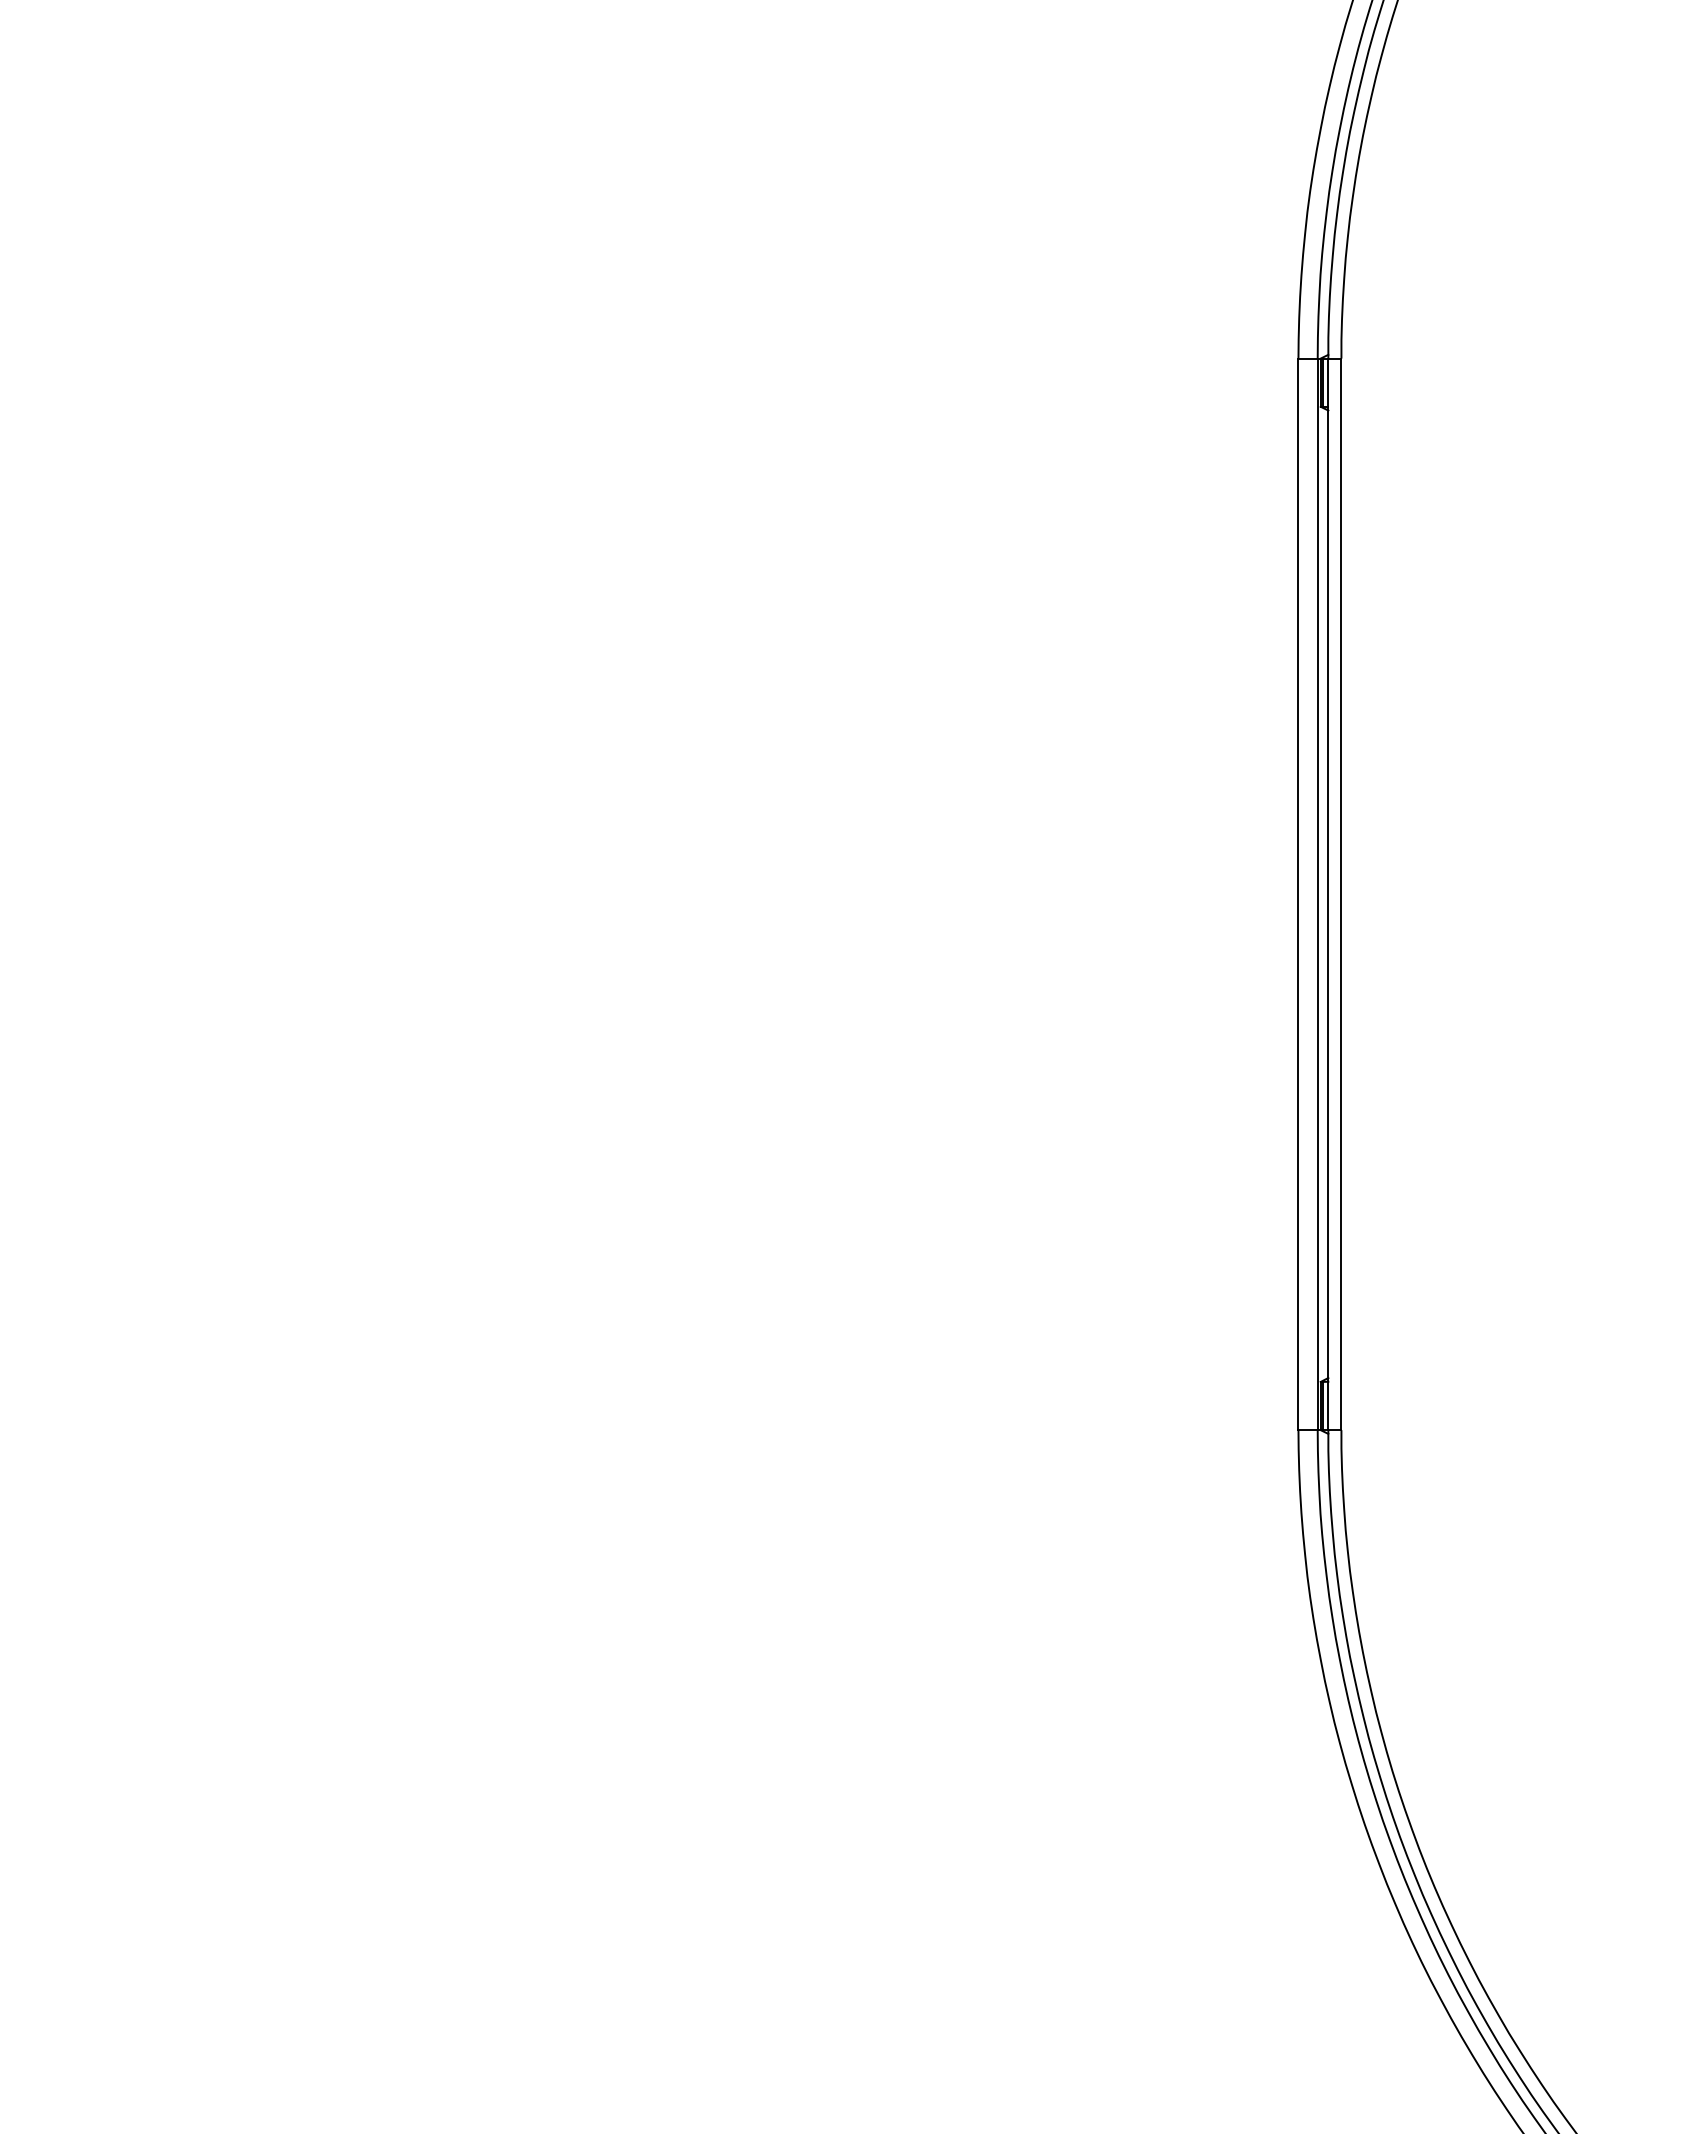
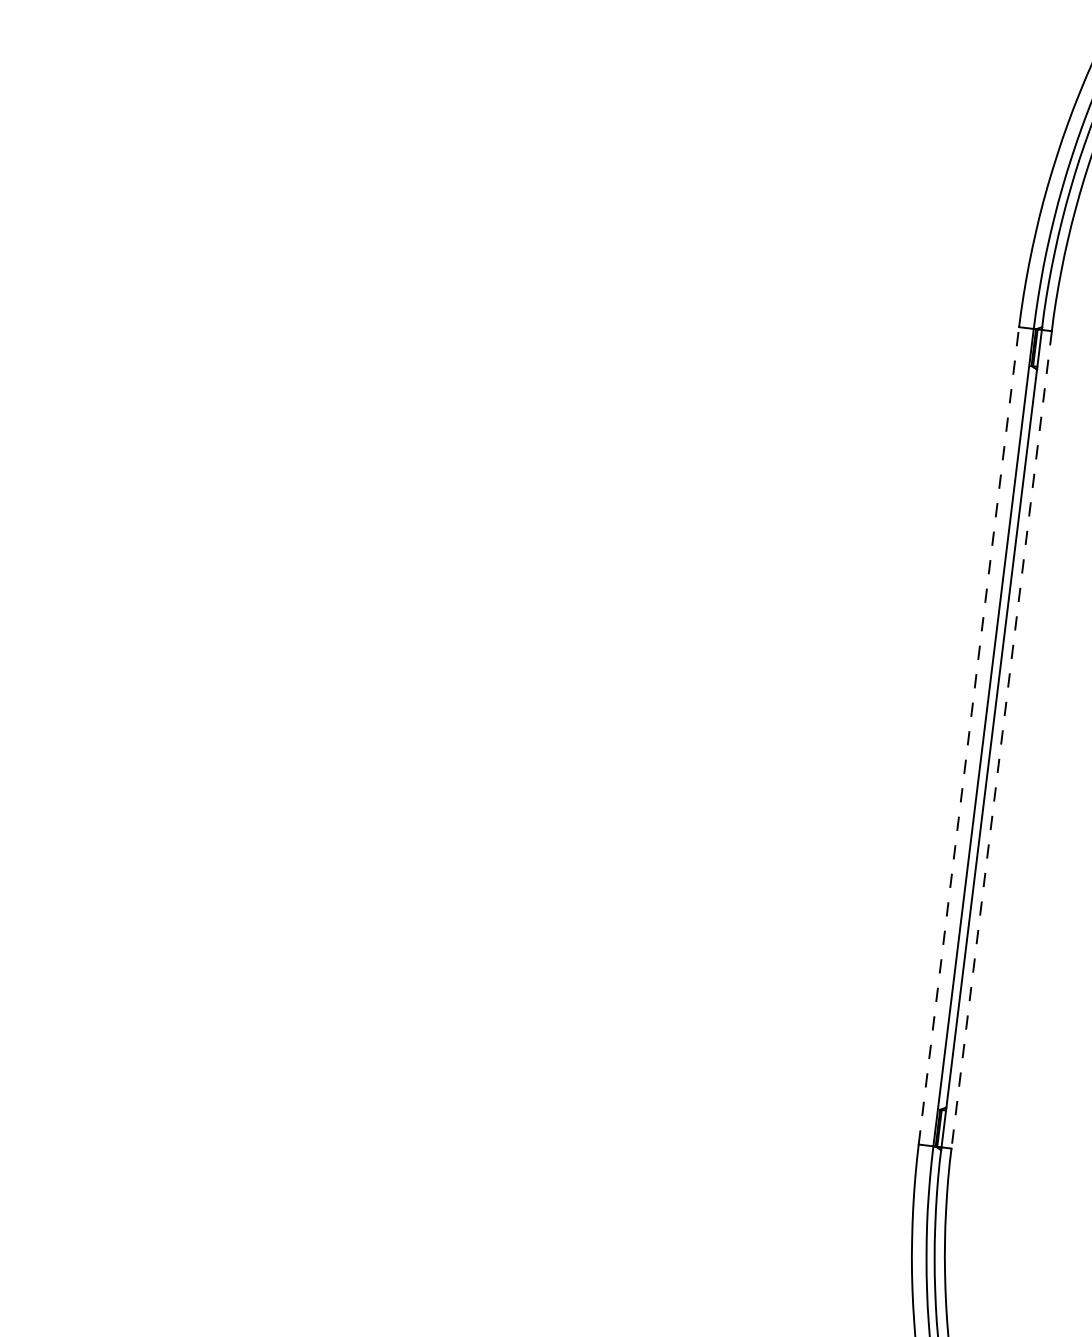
line: (1298, 894) -> (968, 735), solid -> dashed
line: (1341, 894) -> (1001, 739), solid -> dashed

